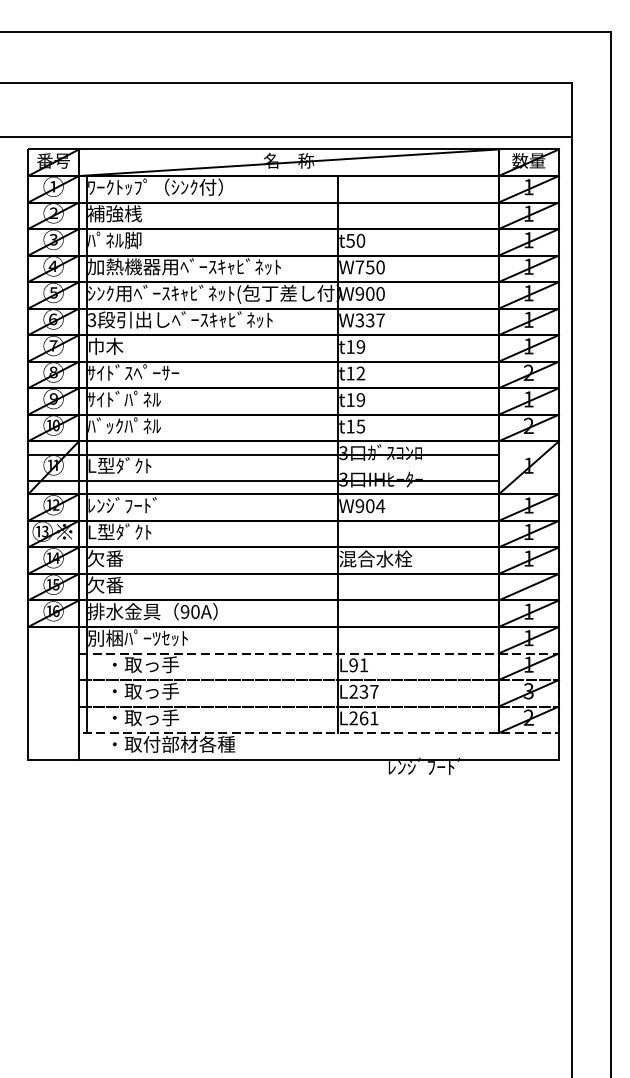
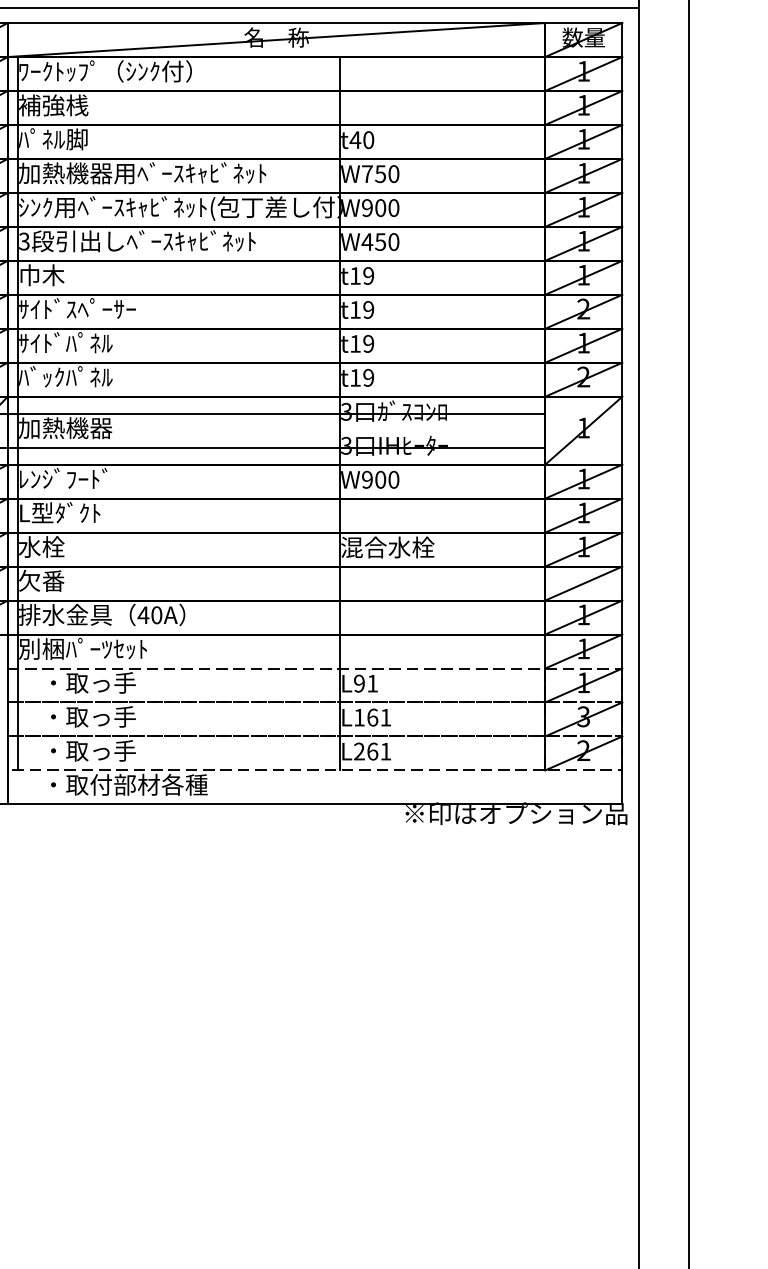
text: (350, 240) -> (355, 139), t50 -> t40
text: (369, 320) -> (379, 242), W337 -> W450
text: (360, 373) -> (368, 309), t12 -> t19
text: (360, 426) -> (368, 377), t15 -> t19
text: (124, 465) -> (65, 427), L型ﾀﾞｸﾄ -> 加熱機器
text: (380, 506) -> (393, 480), W904 -> W900
text: (105, 558) -> (41, 546), 欠番 -> 水栓
text: (184, 611) -> (142, 614), 90A -> 40A
text: (363, 691) -> (372, 717), L237 -> L161
text: (475, 766) -> (515, 813), ﾚﾝｼﾞﾌｰﾄﾞ -> ※印はオプション品

